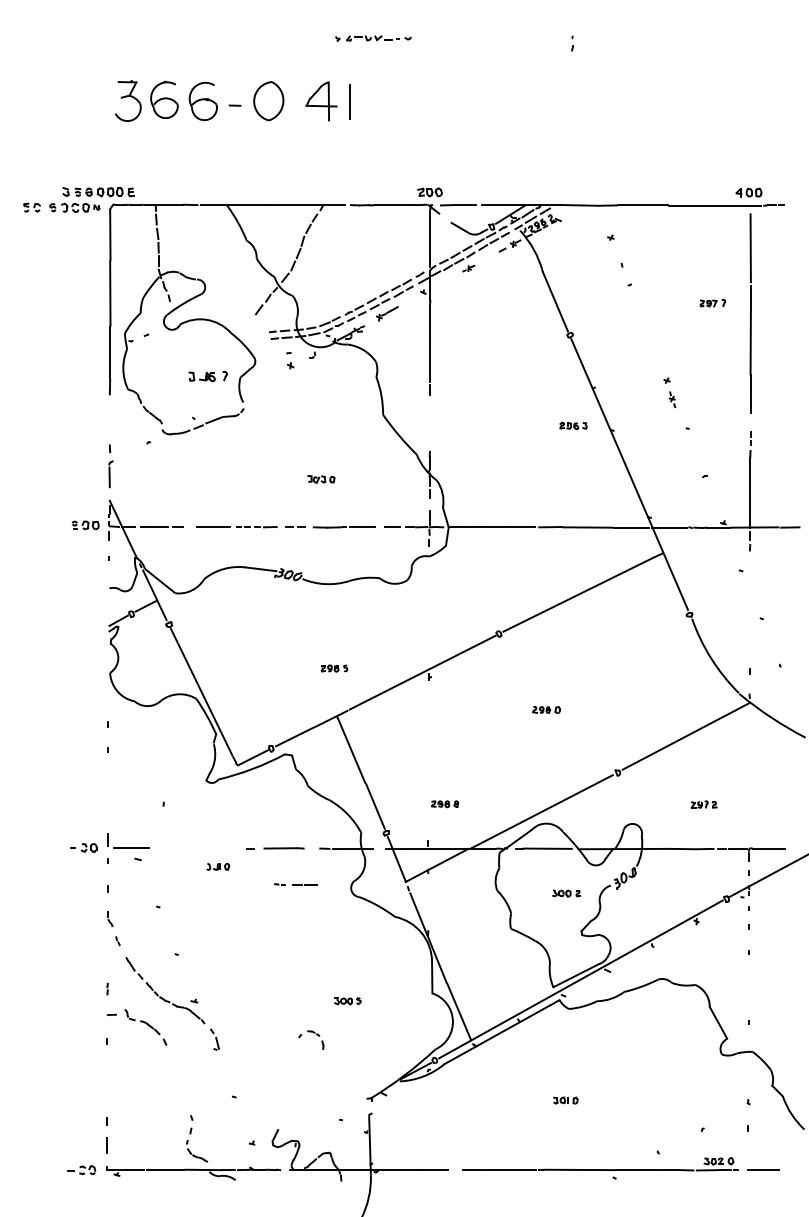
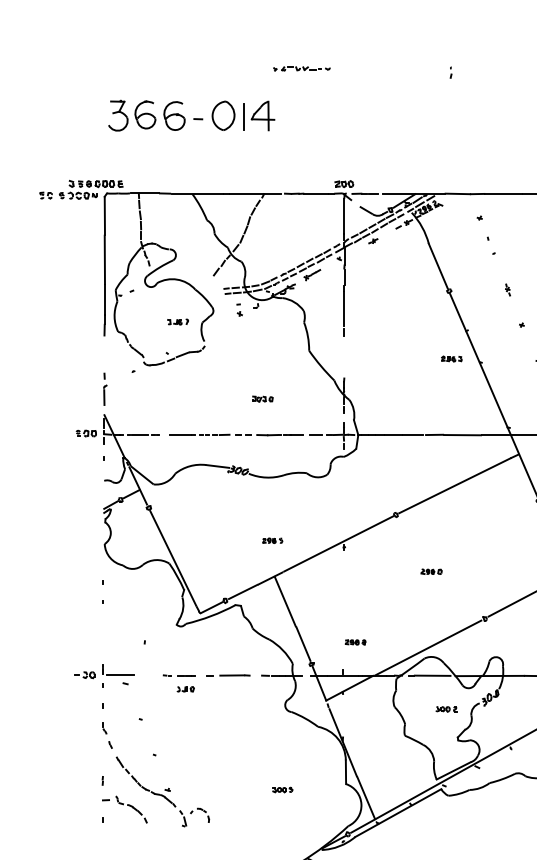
line: (349, 101) -> (243, 116), moved
part: (207, 376) -> (177, 322), size x0.71
part: (672, 399) -> (507, 289), moved
part: (295, 884) -> (179, 675), moved
part: (313, 1033) -> (201, 810), moved

